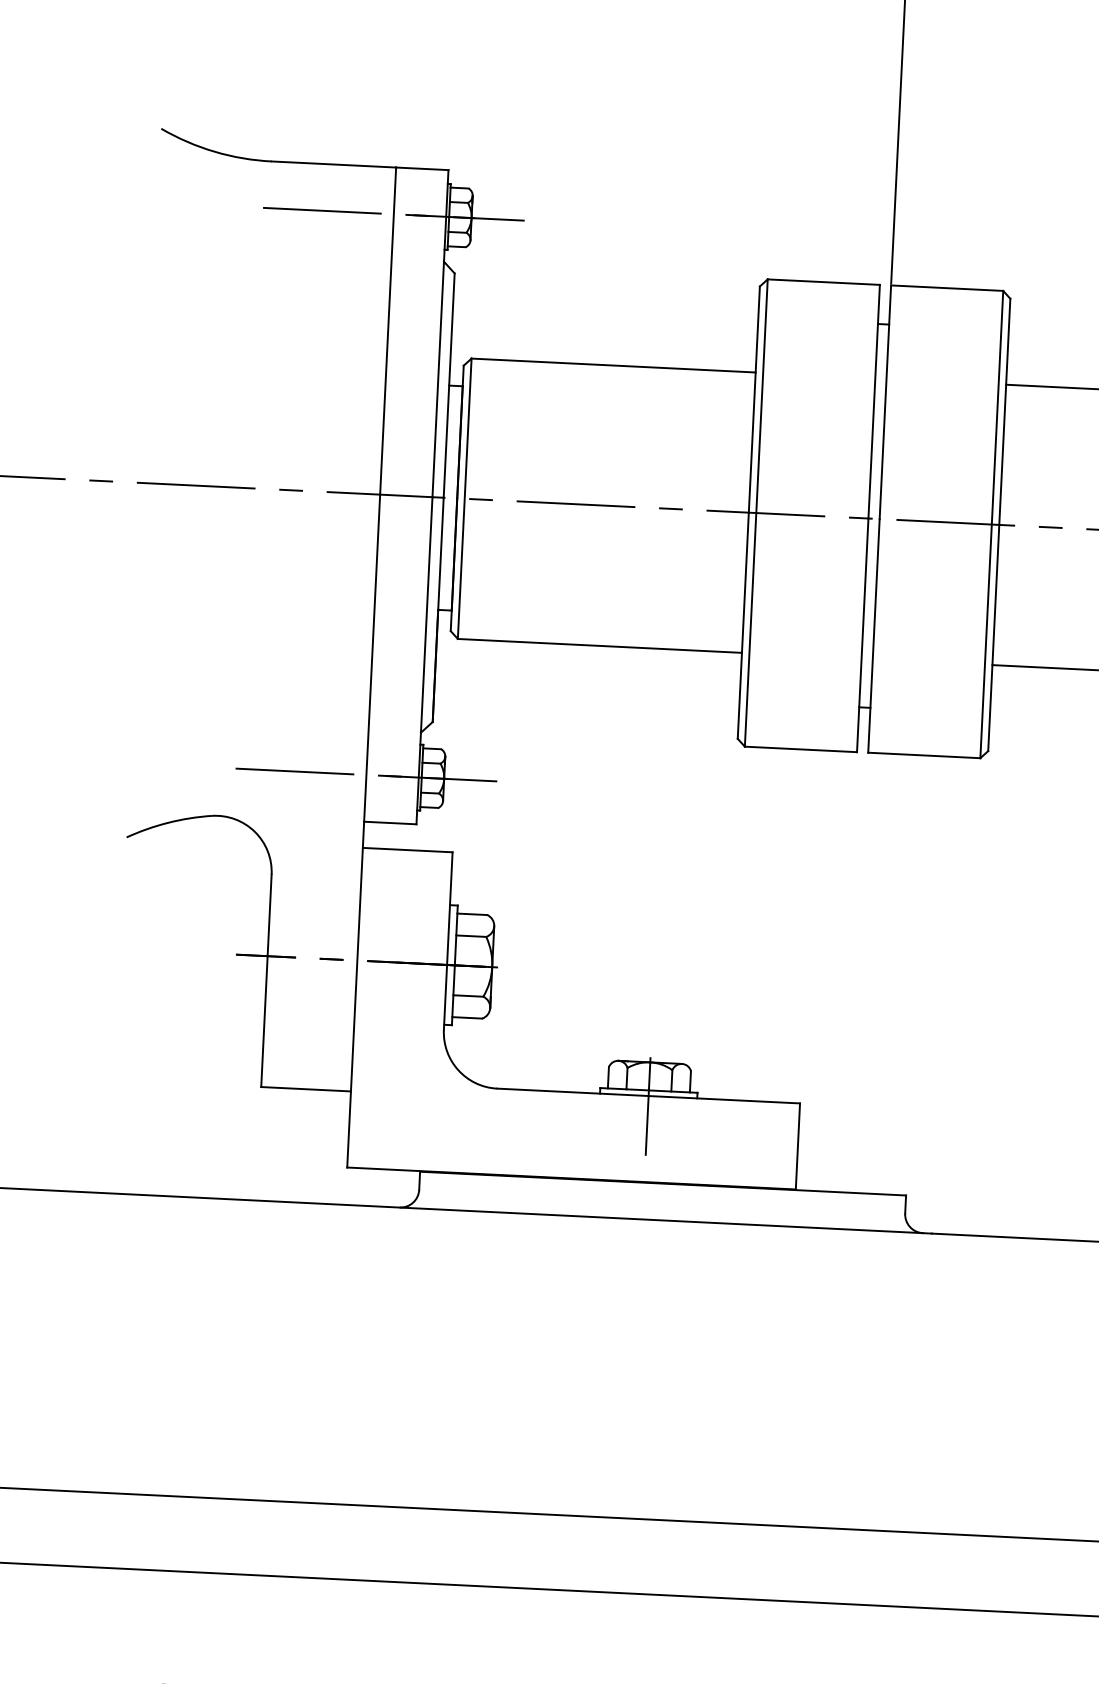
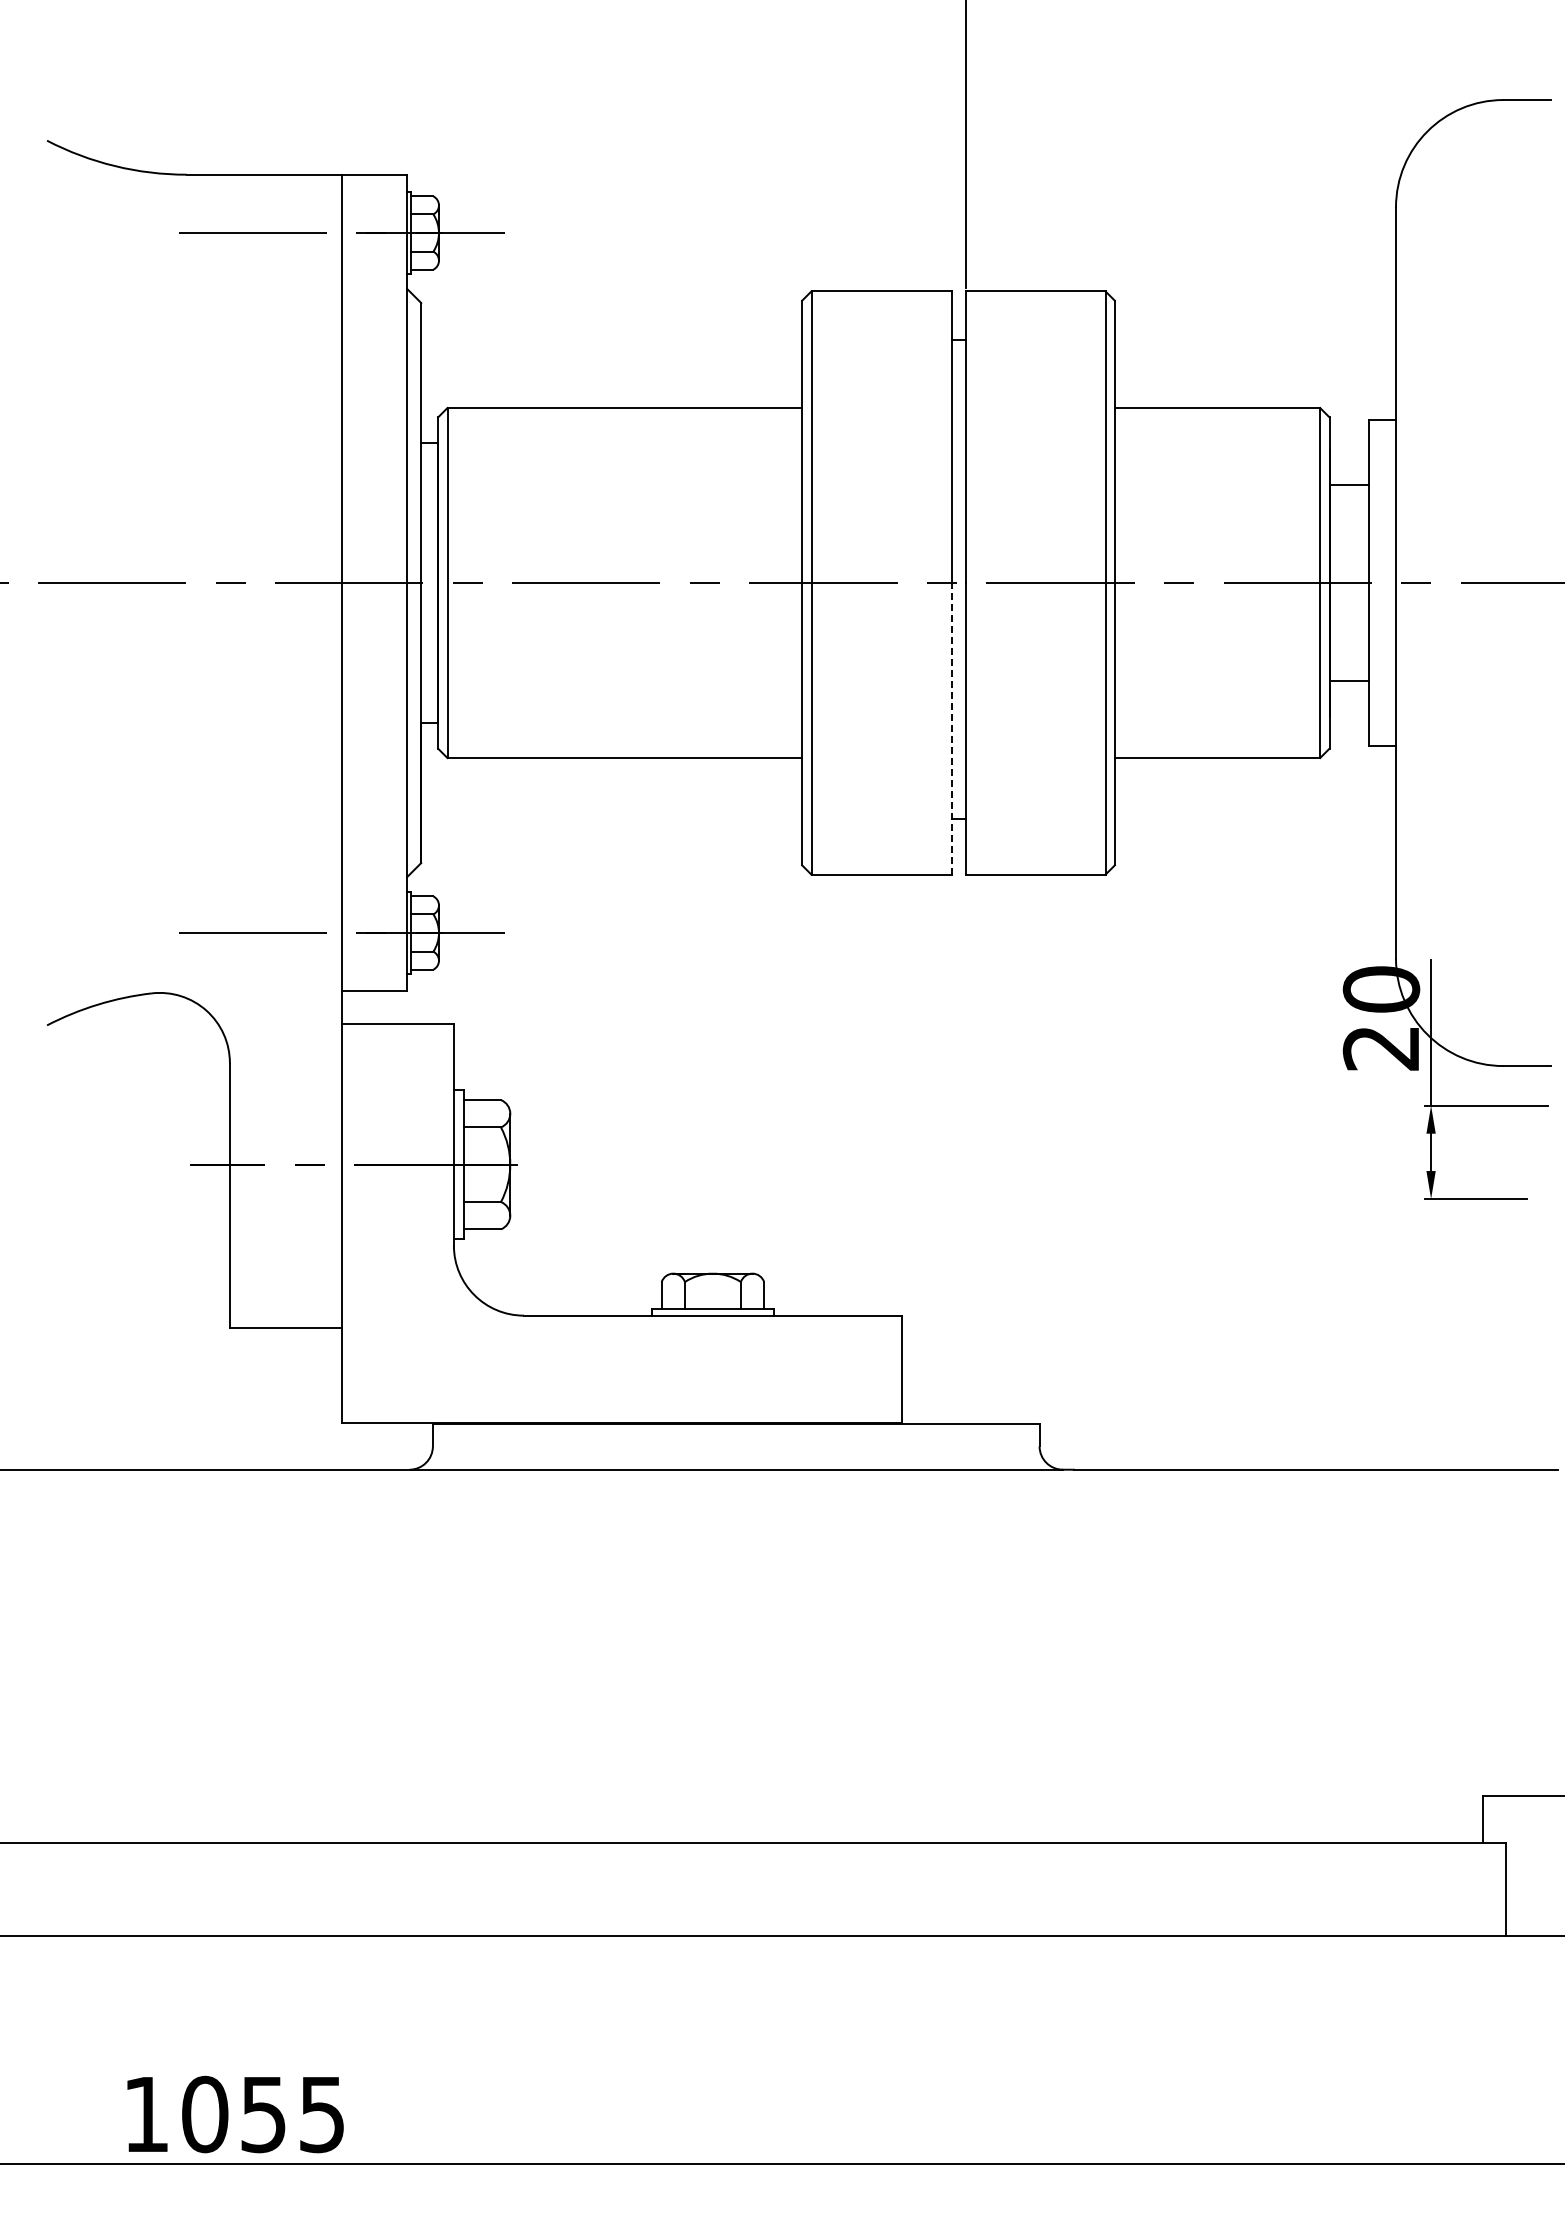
line: (862, 635) -> (951, 728), solid -> dashed
line: (647, 1106) -> (712, 1328), removed

